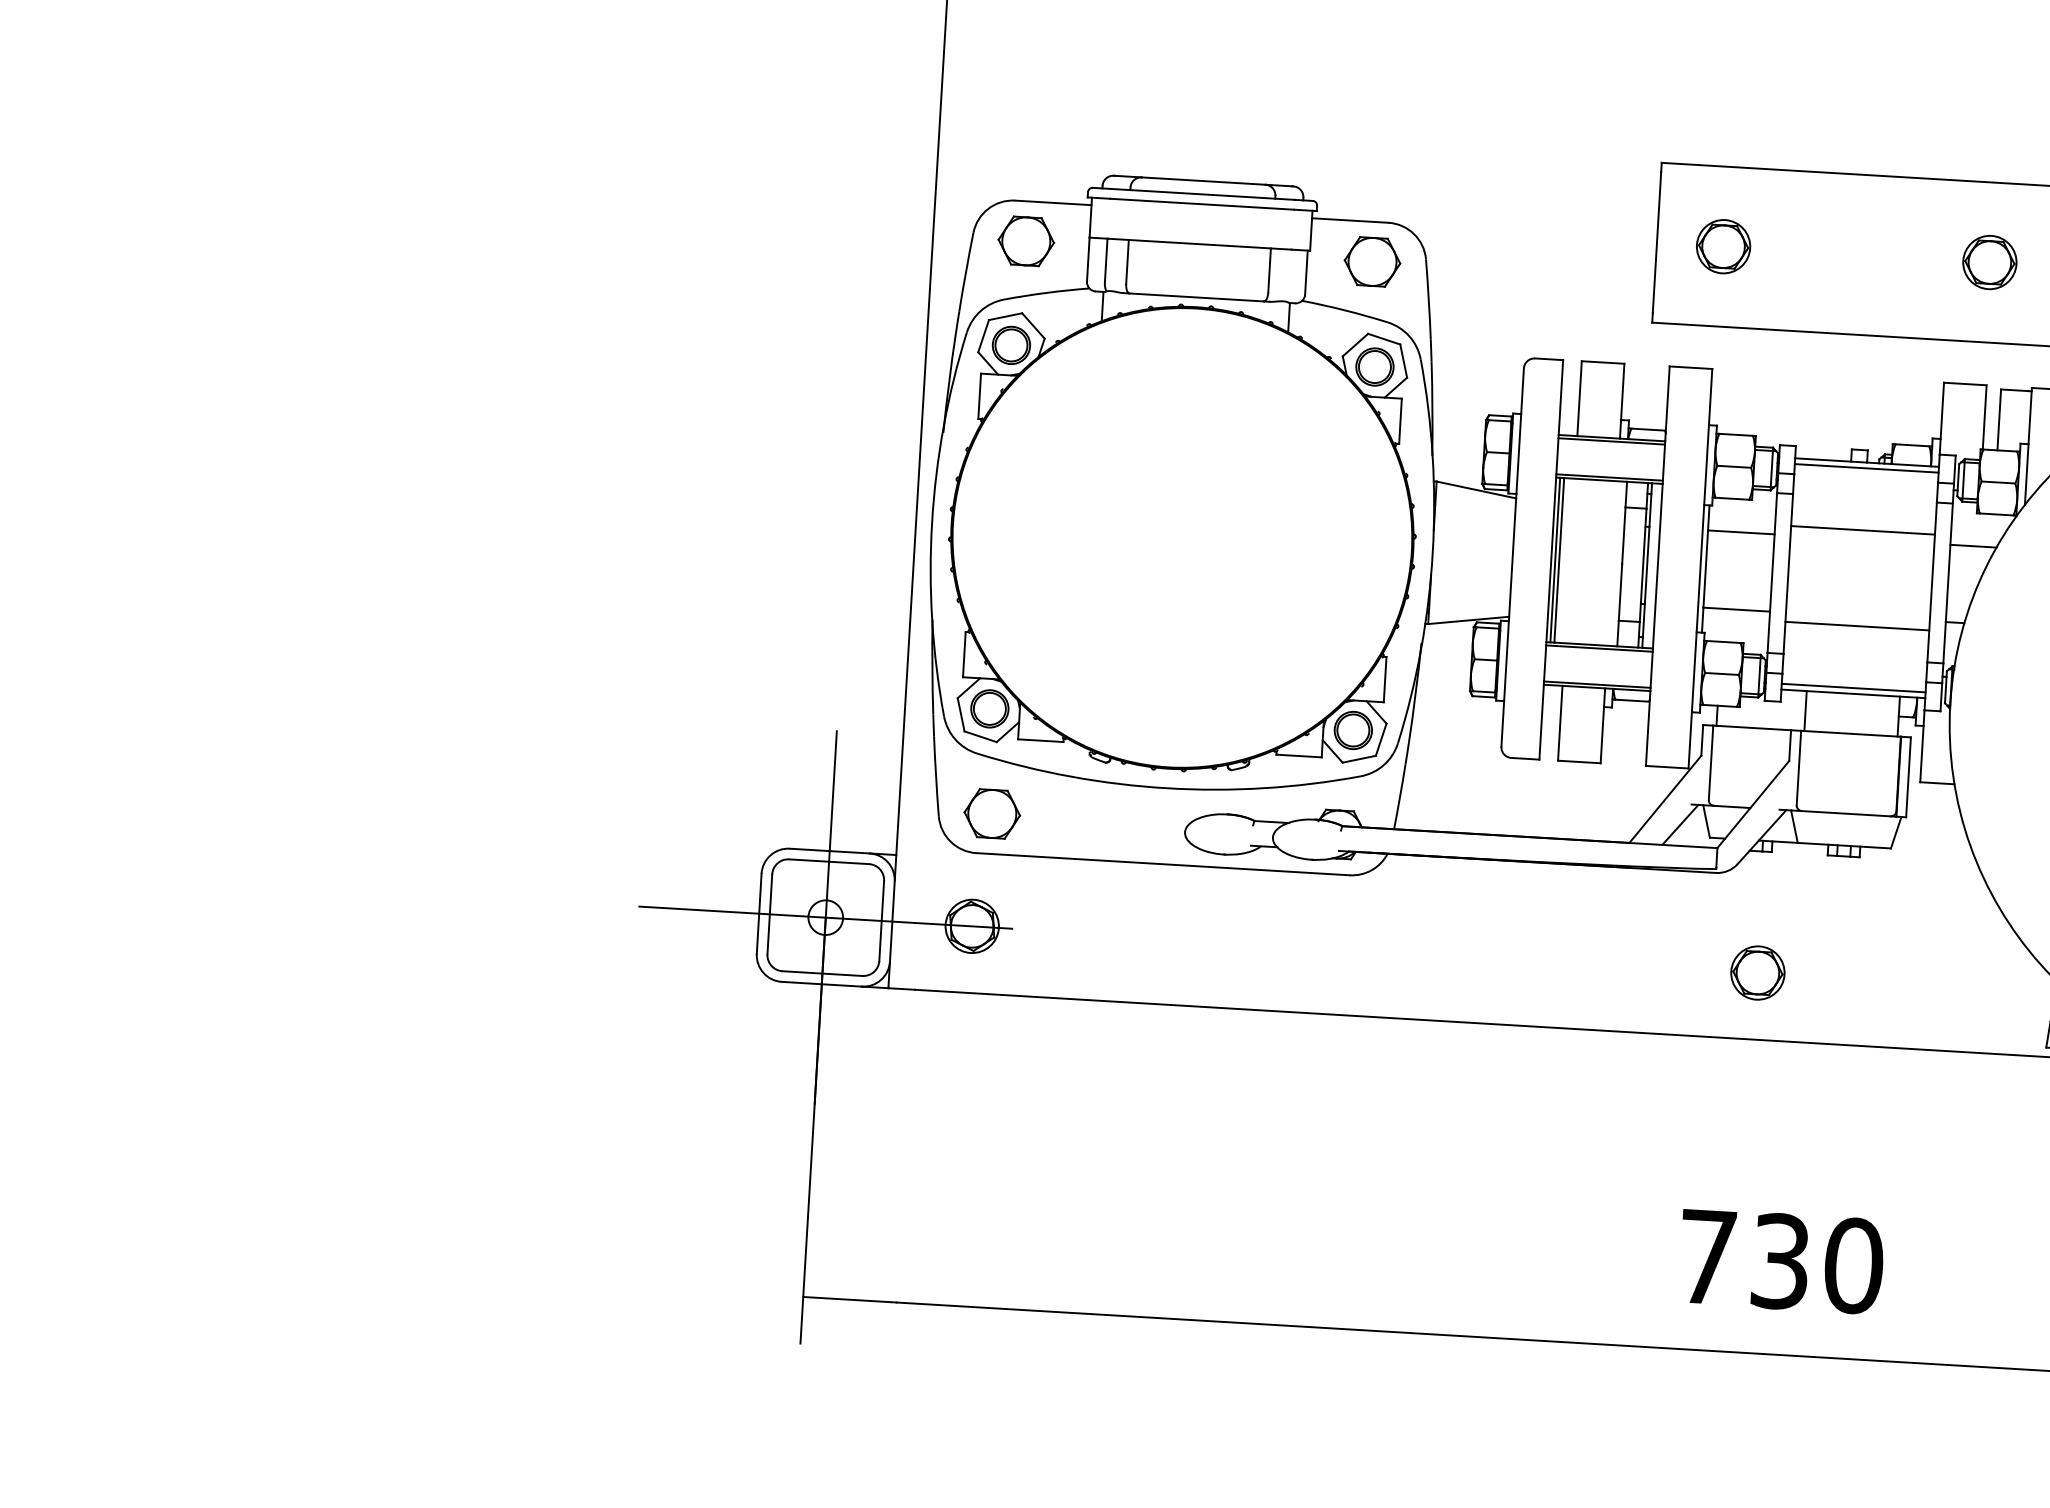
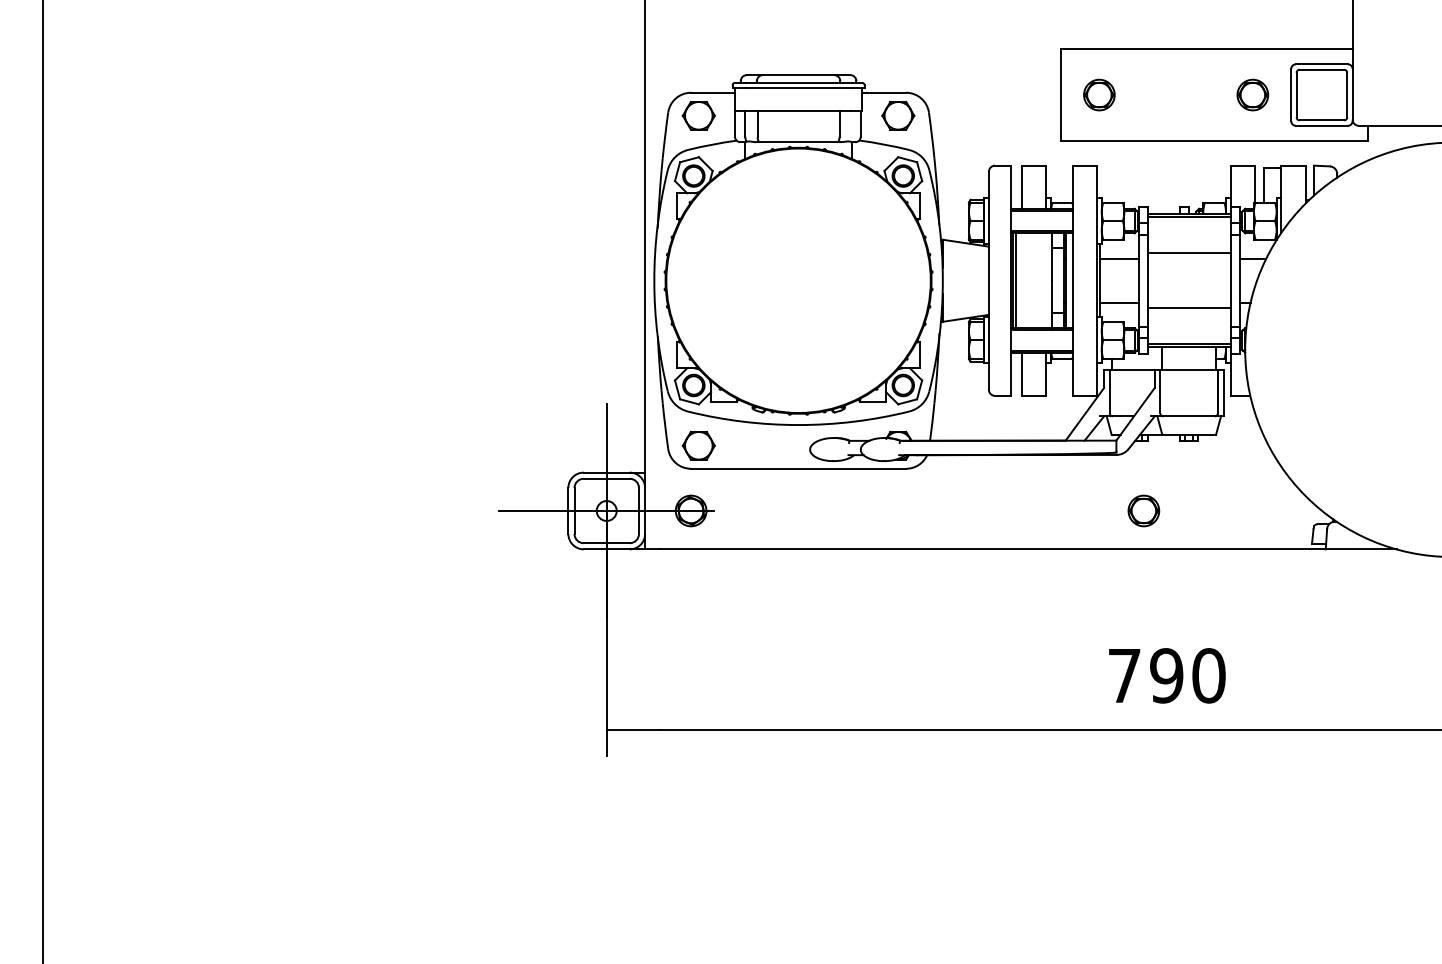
text: (1780, 1260) -> (1166, 675), 730 -> 790

